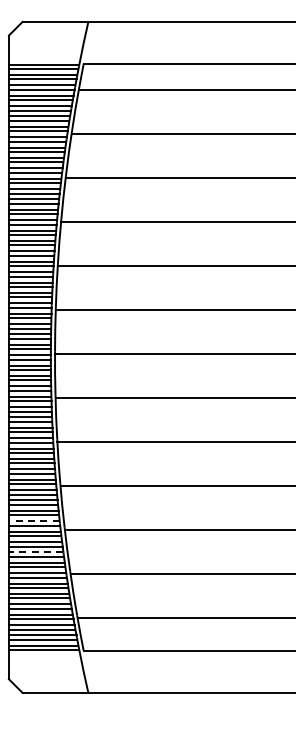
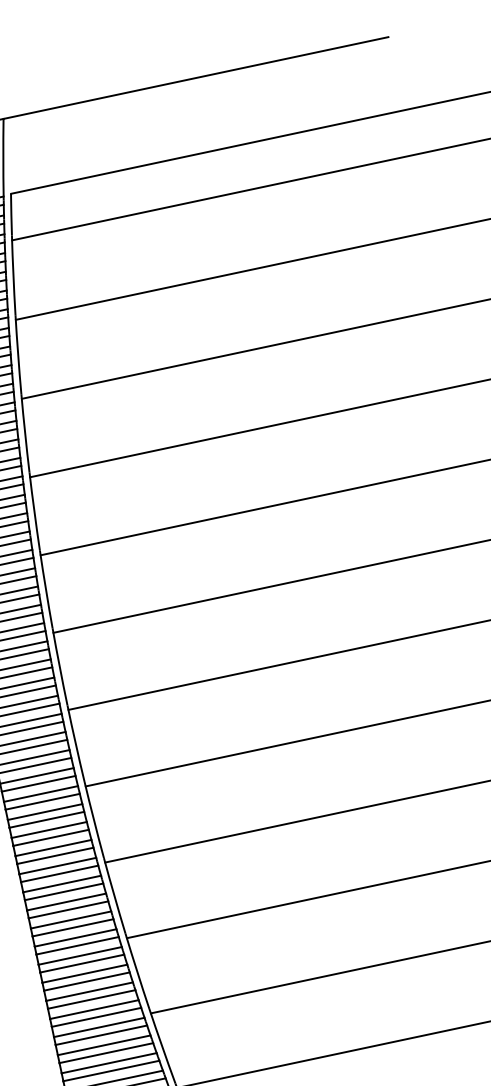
line: (33, 521) -> (93, 1010), dashed -> solid
line: (35, 552) -> (108, 1063), dashed -> solid

